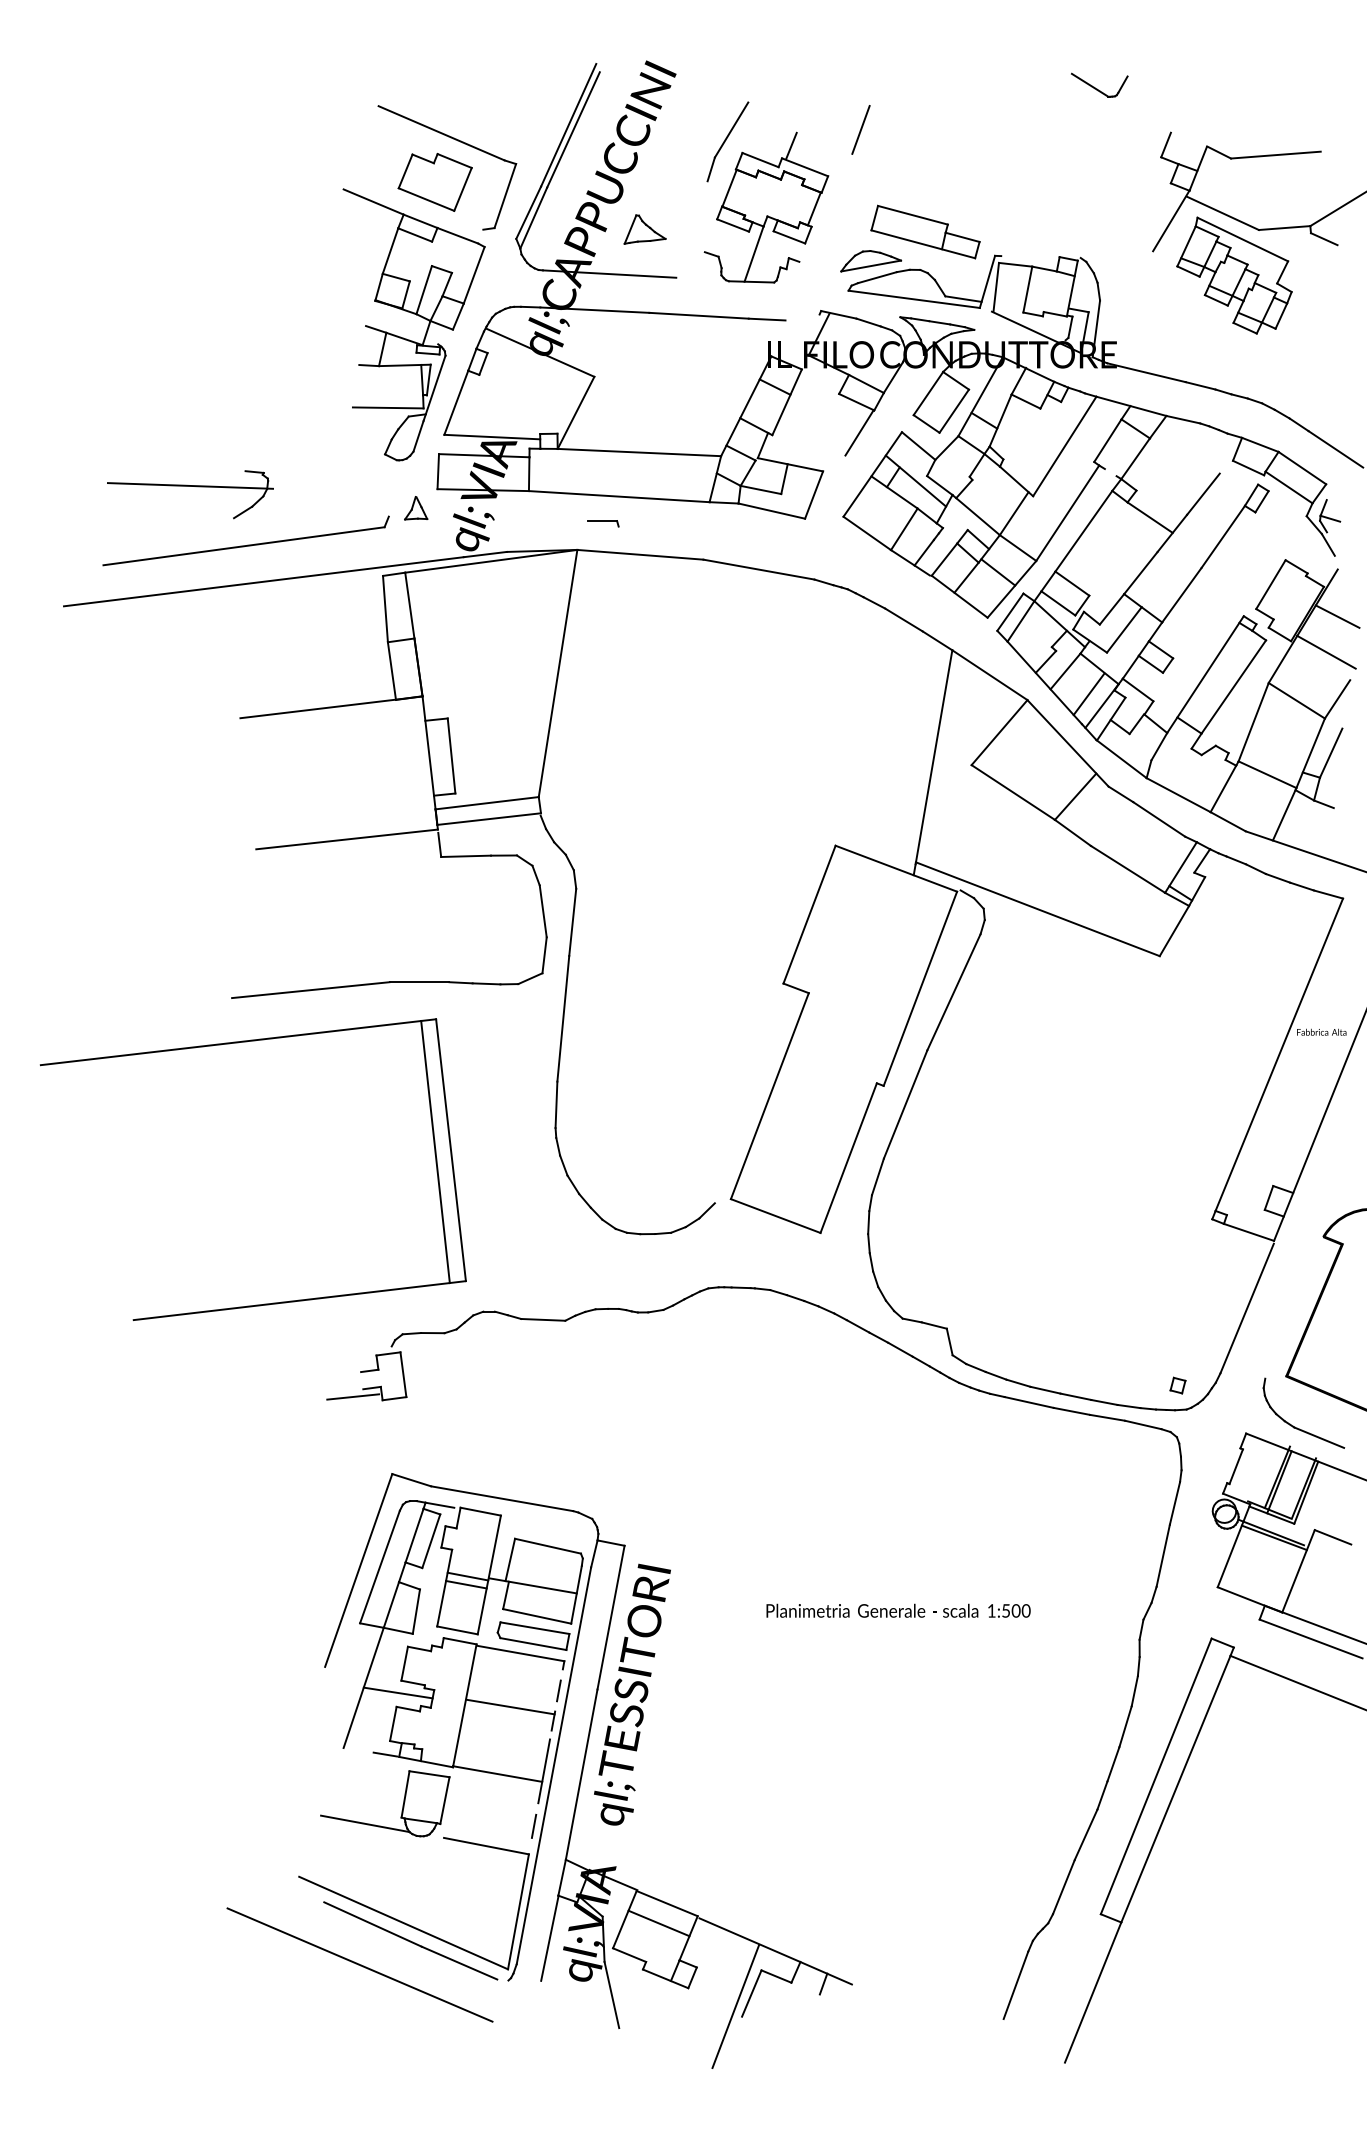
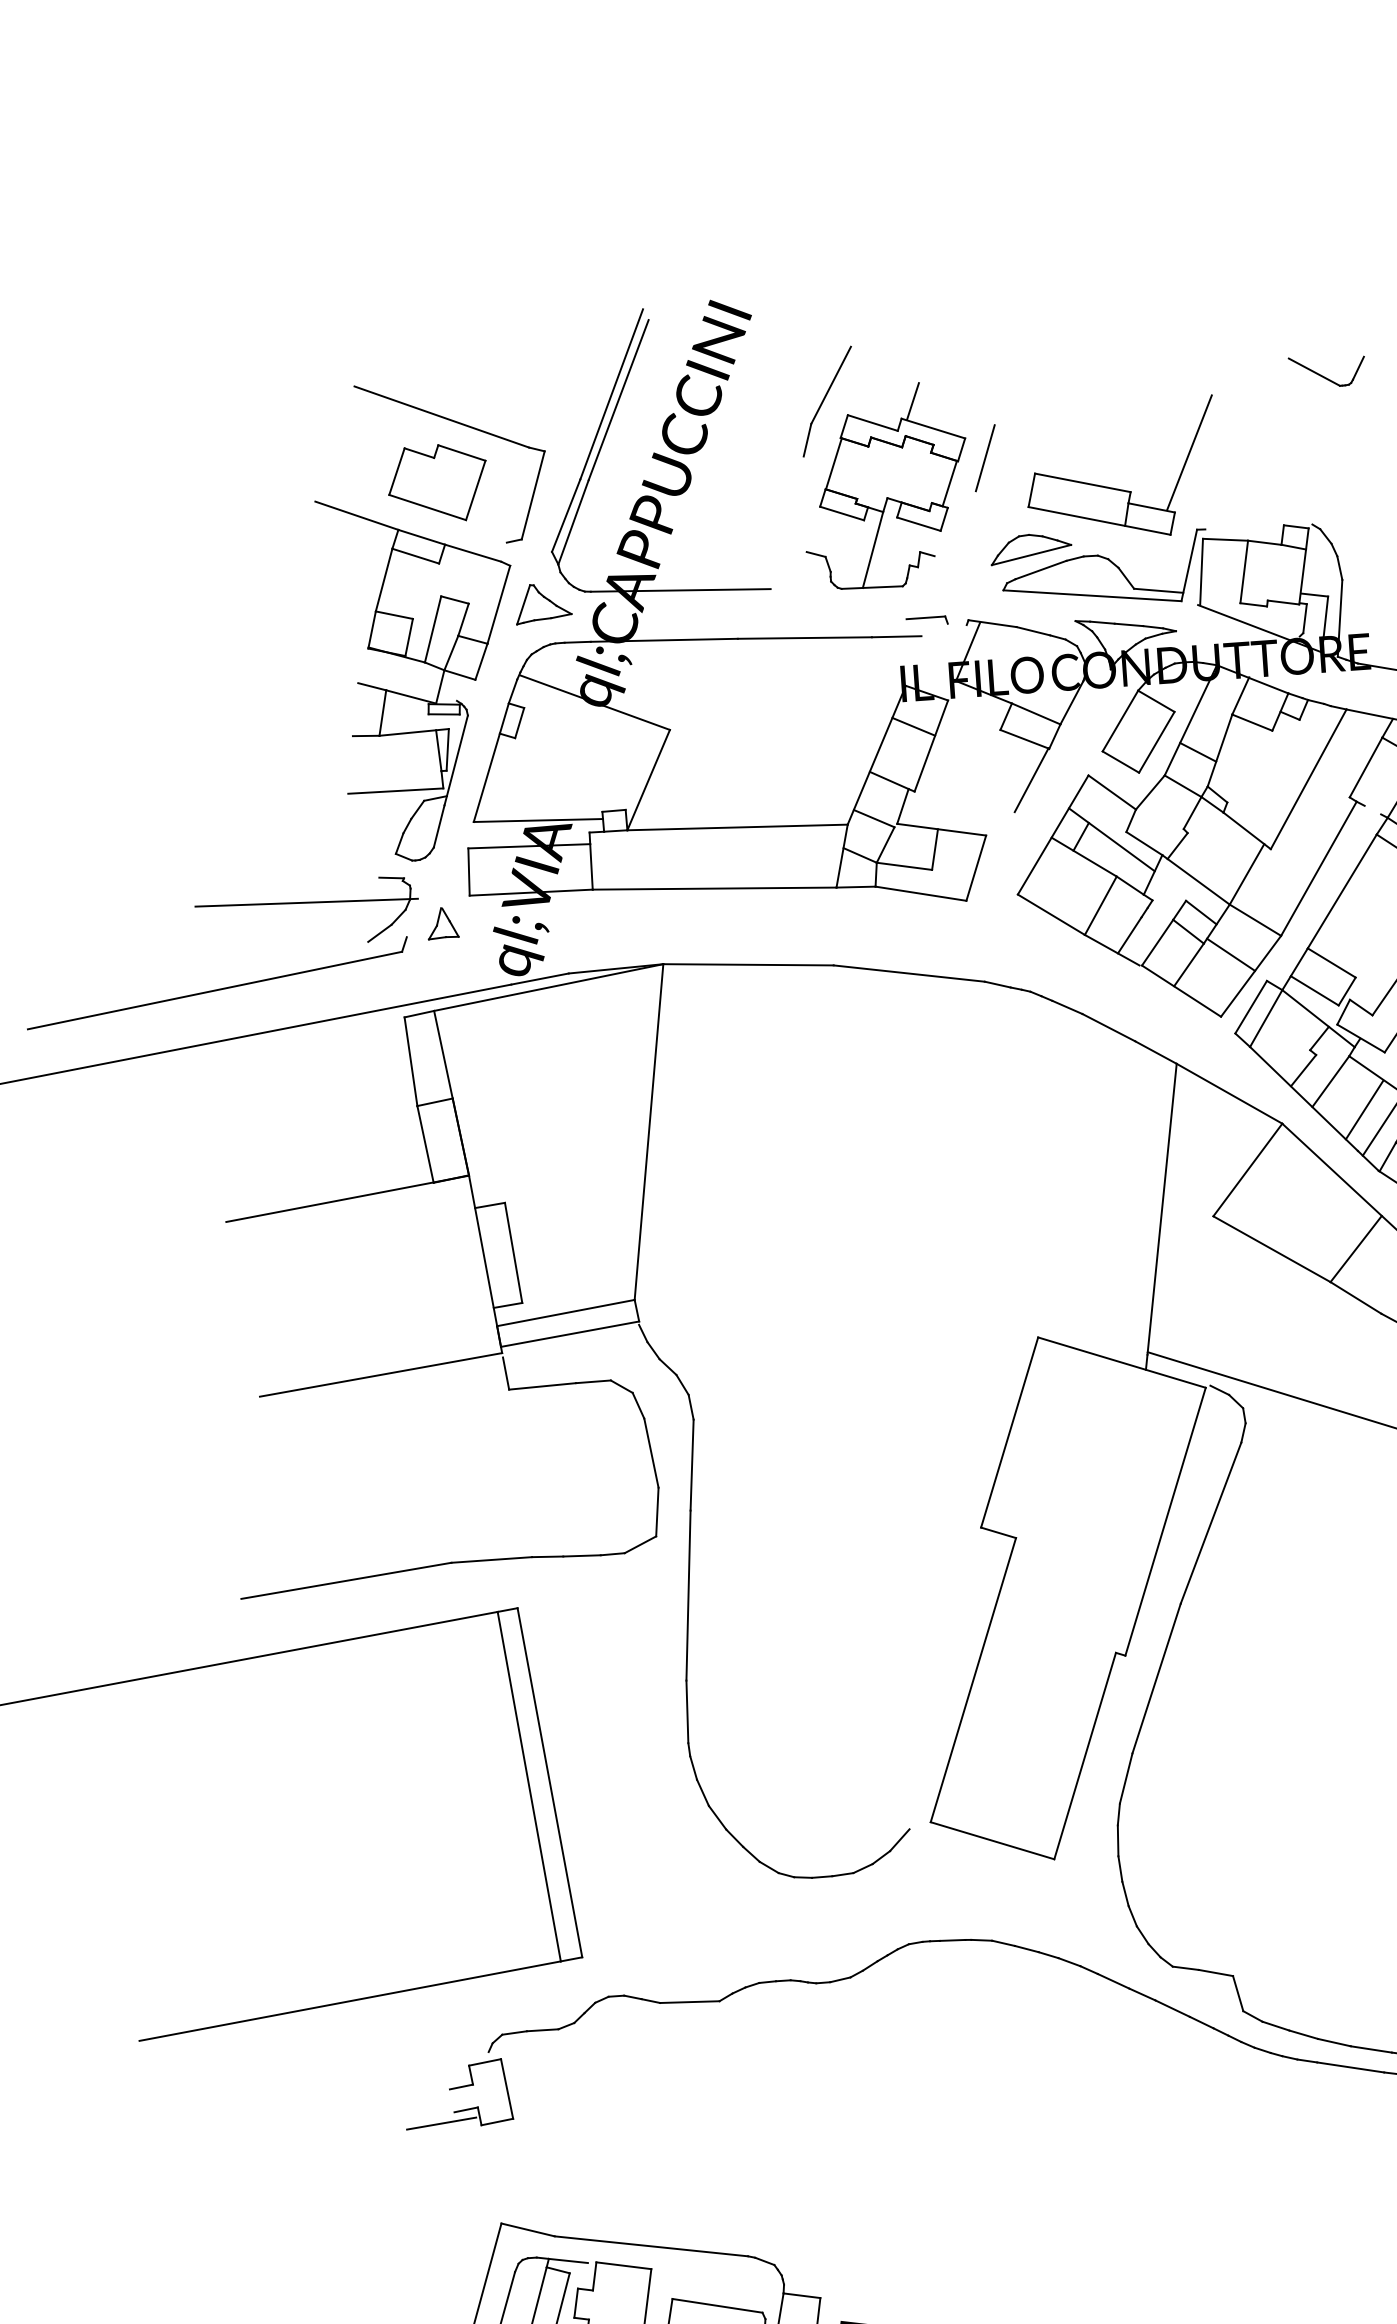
part: (1099, 84) -> (1326, 370), moved
line: (860, 129) -> (984, 457), moved
line: (992, 198) -> (1188, 452), added
part: (644, 229) -> (542, 603), moved
part: (190, 486) -> (306, 903), moved
part: (603, 523) -> (927, 621), moved

